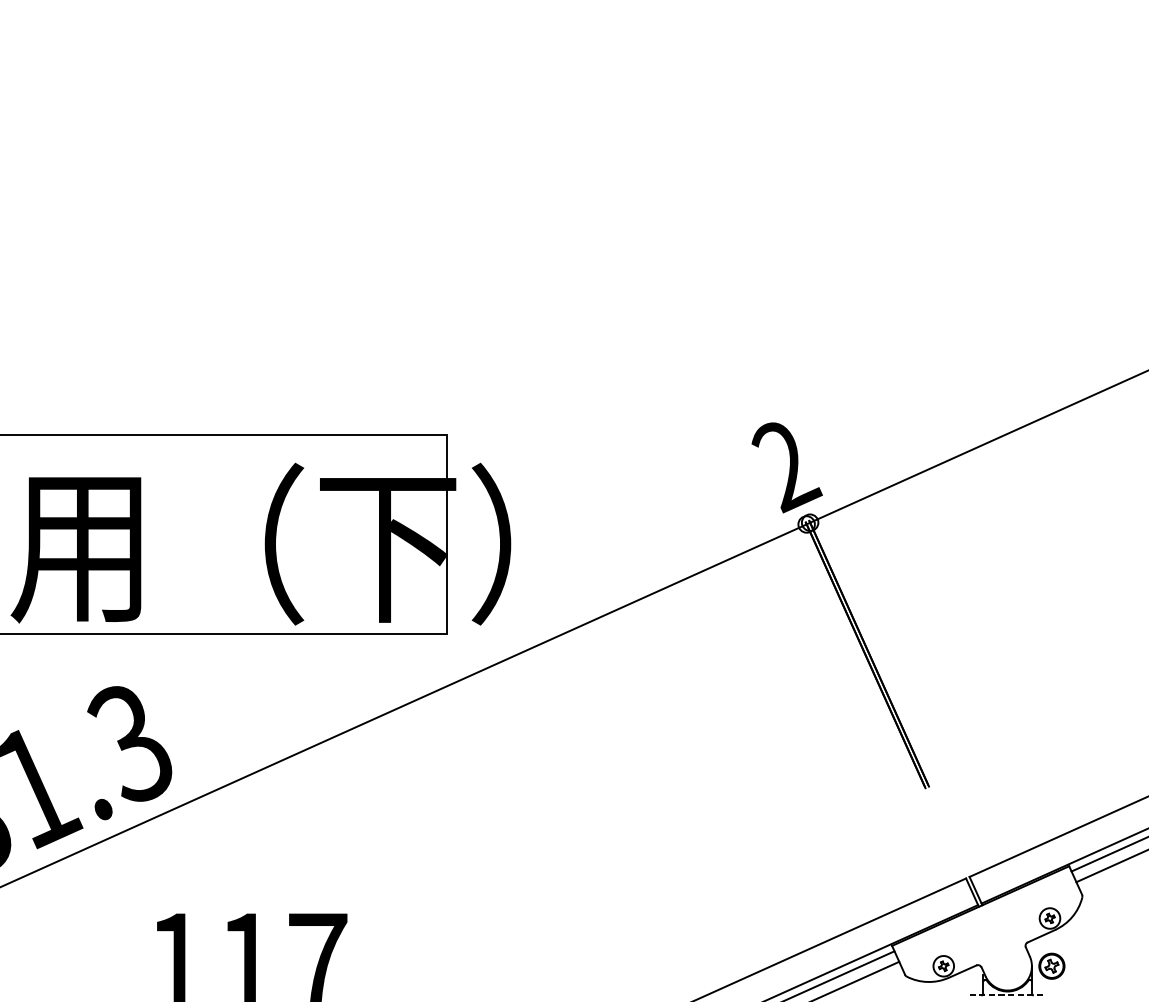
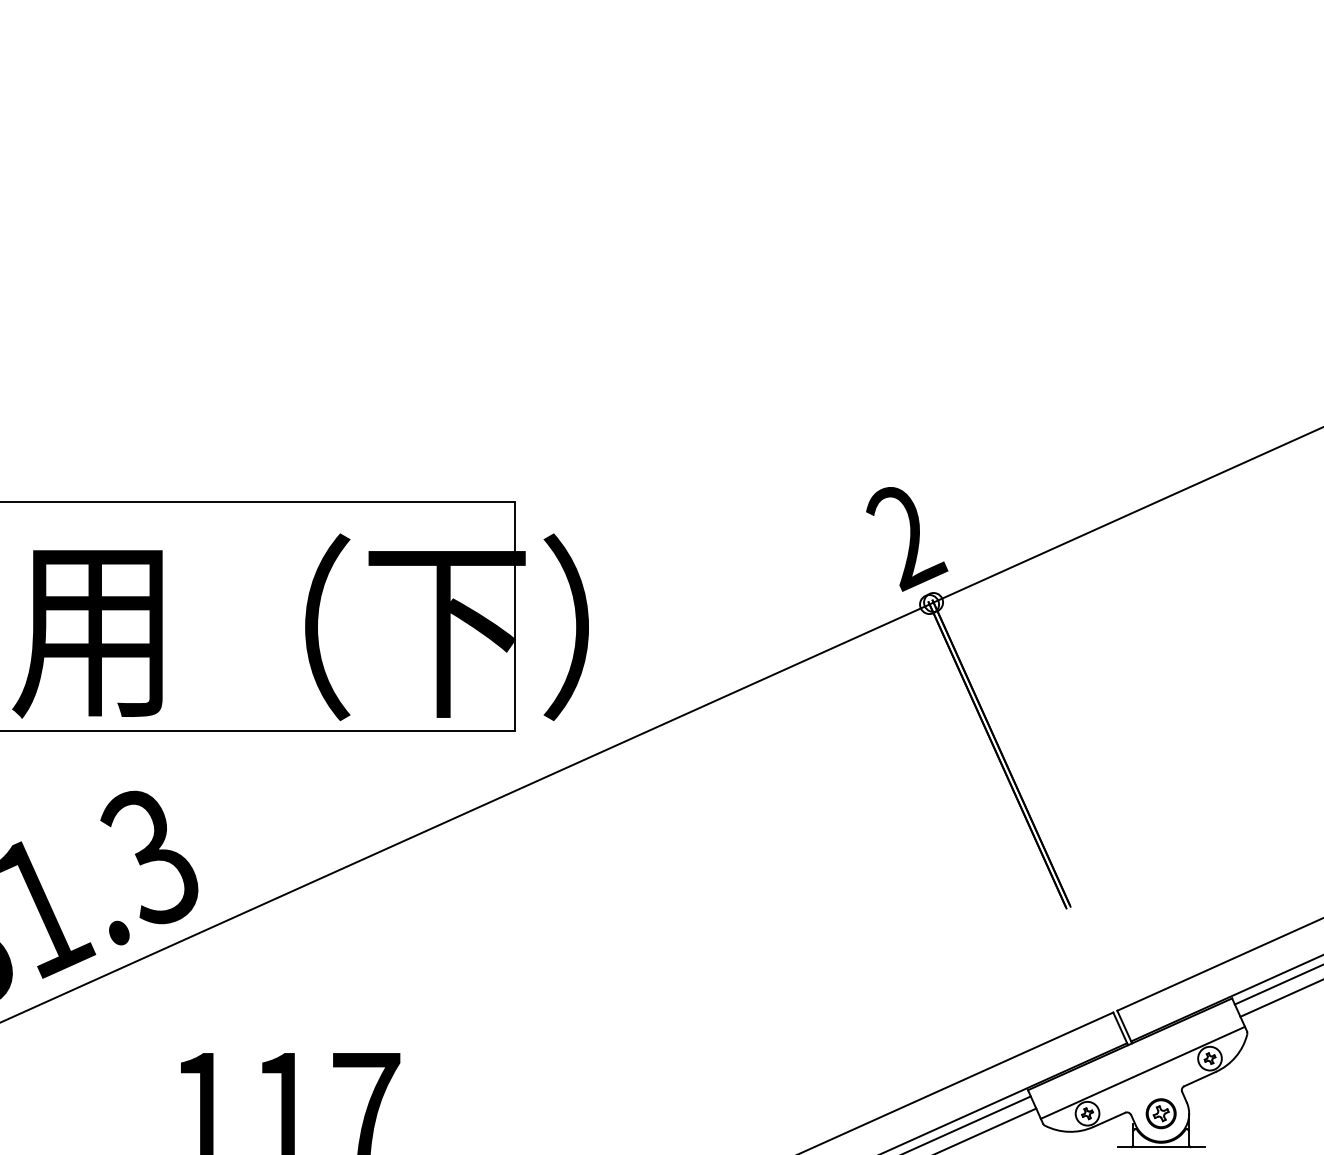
line: (991, 930) -> (1142, 1072), added
part: (1051, 966) -> (1160, 1113), moved
line: (1007, 995) -> (1161, 1147), dashed -> solid

